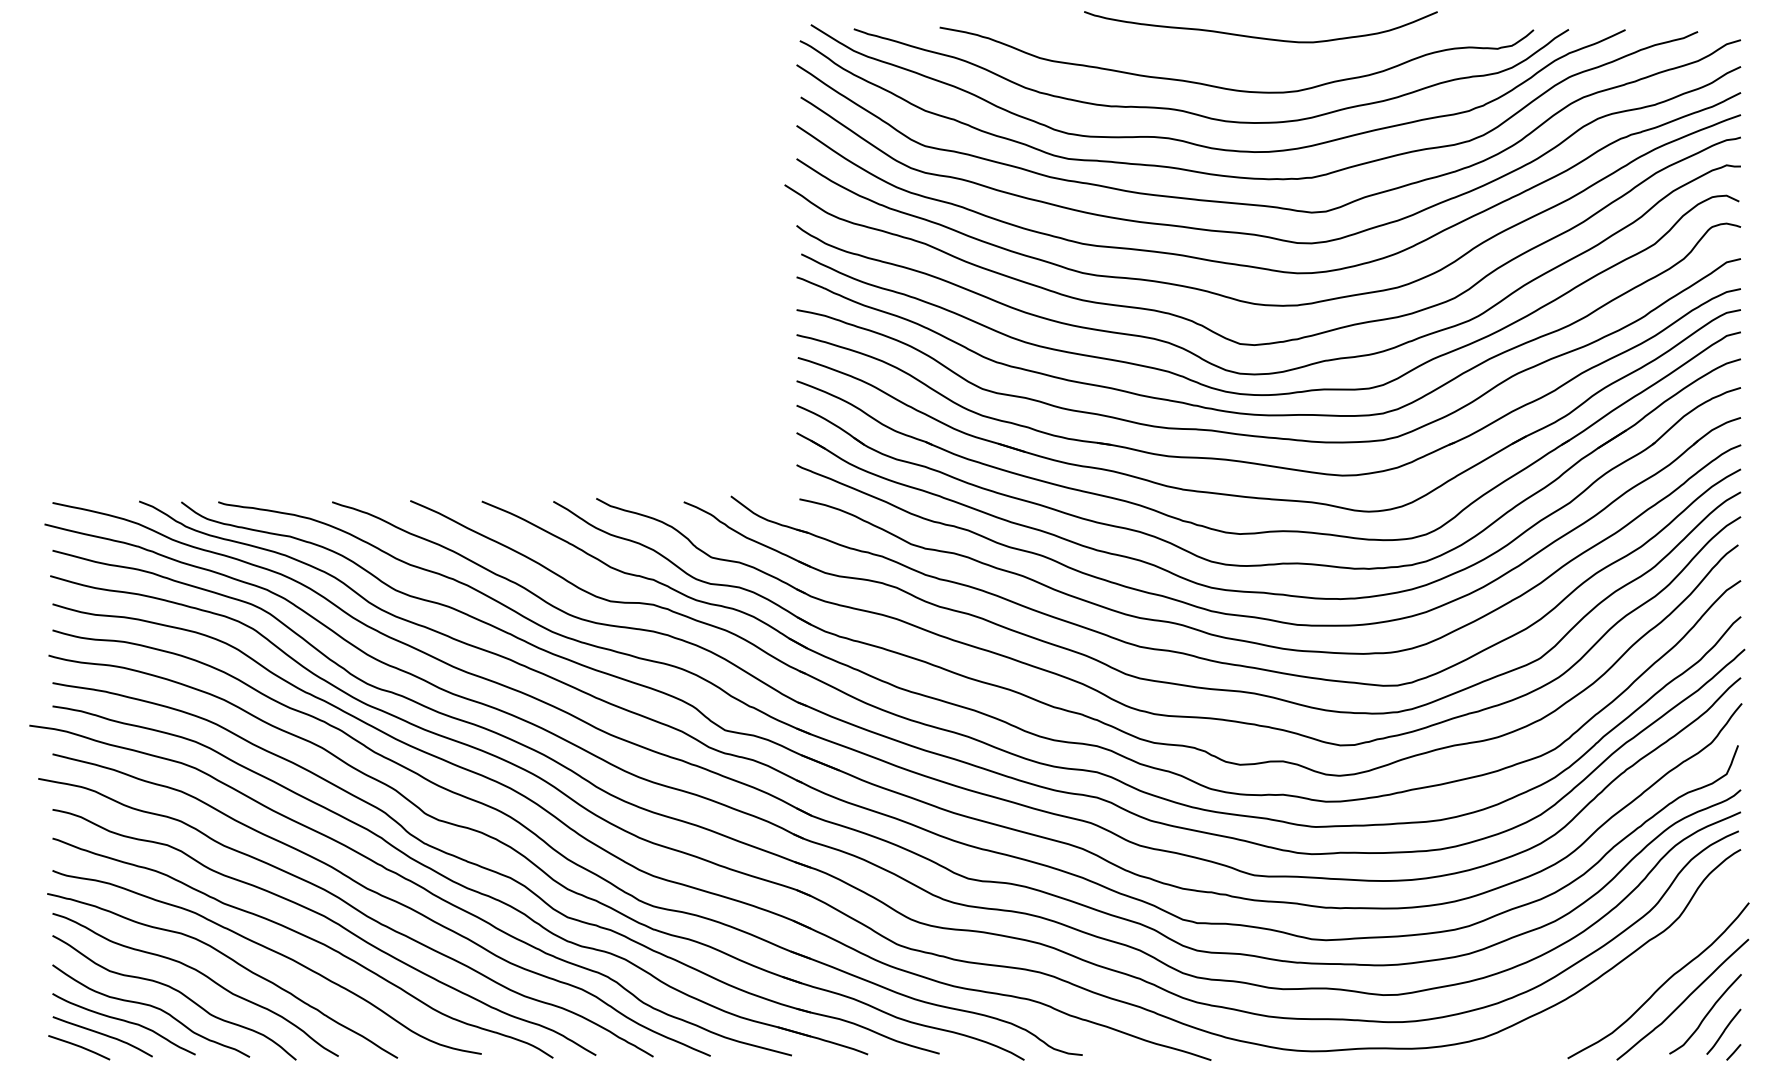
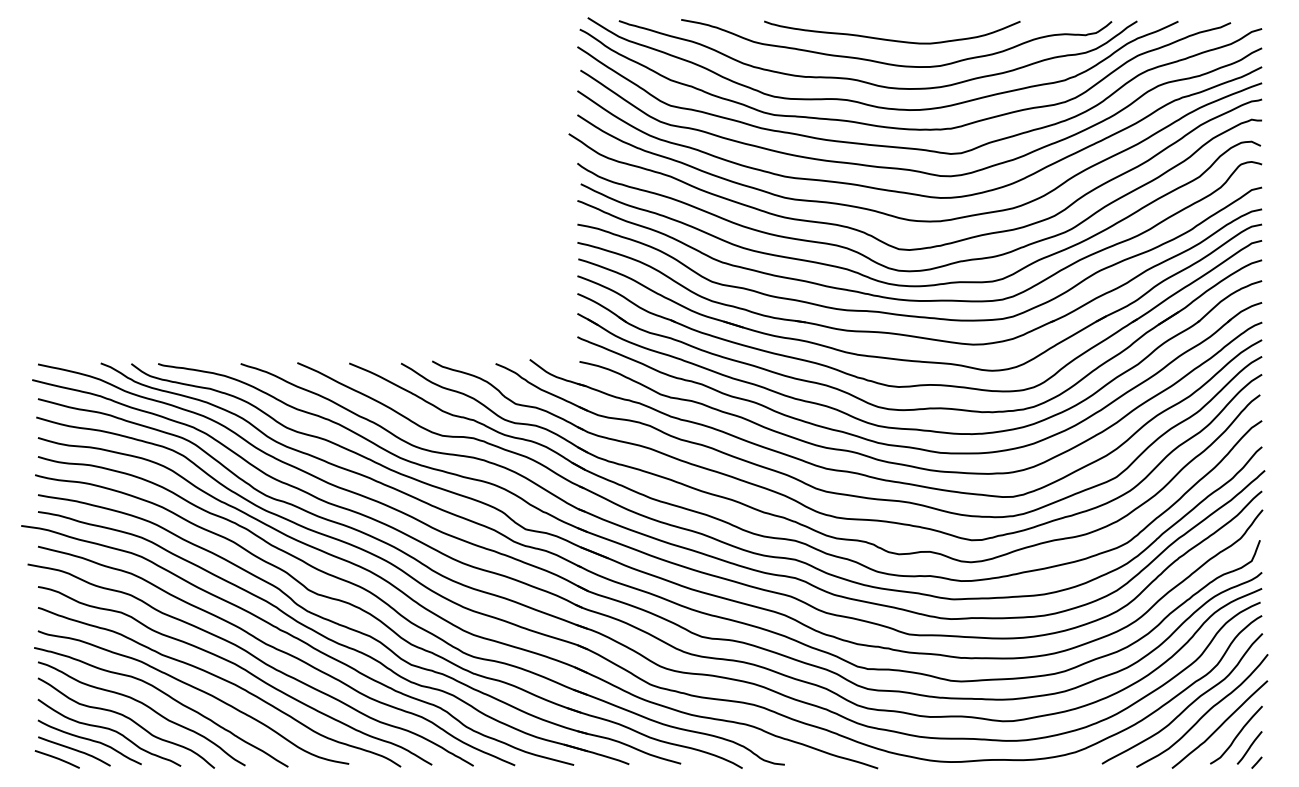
curve: (1256, 36) -> (889, 39), moved
curve: (1640, 972) -> (1189, 704), added

